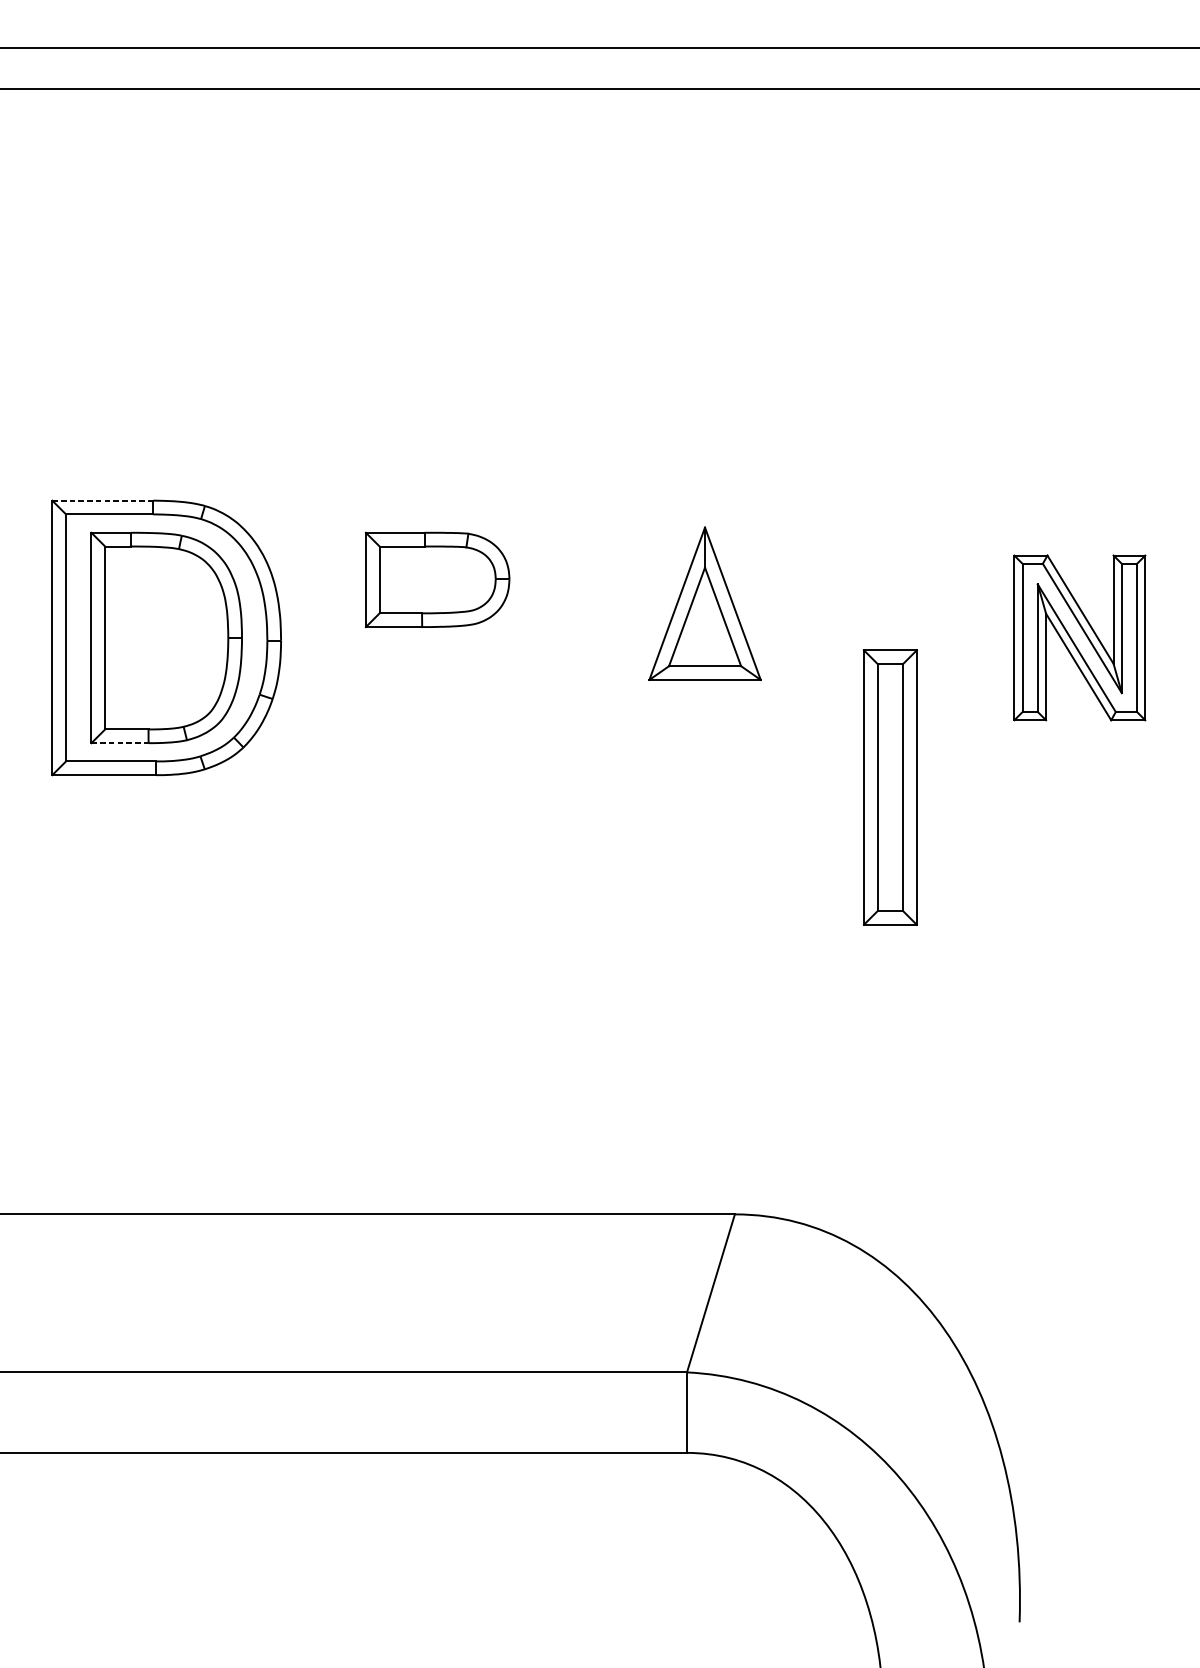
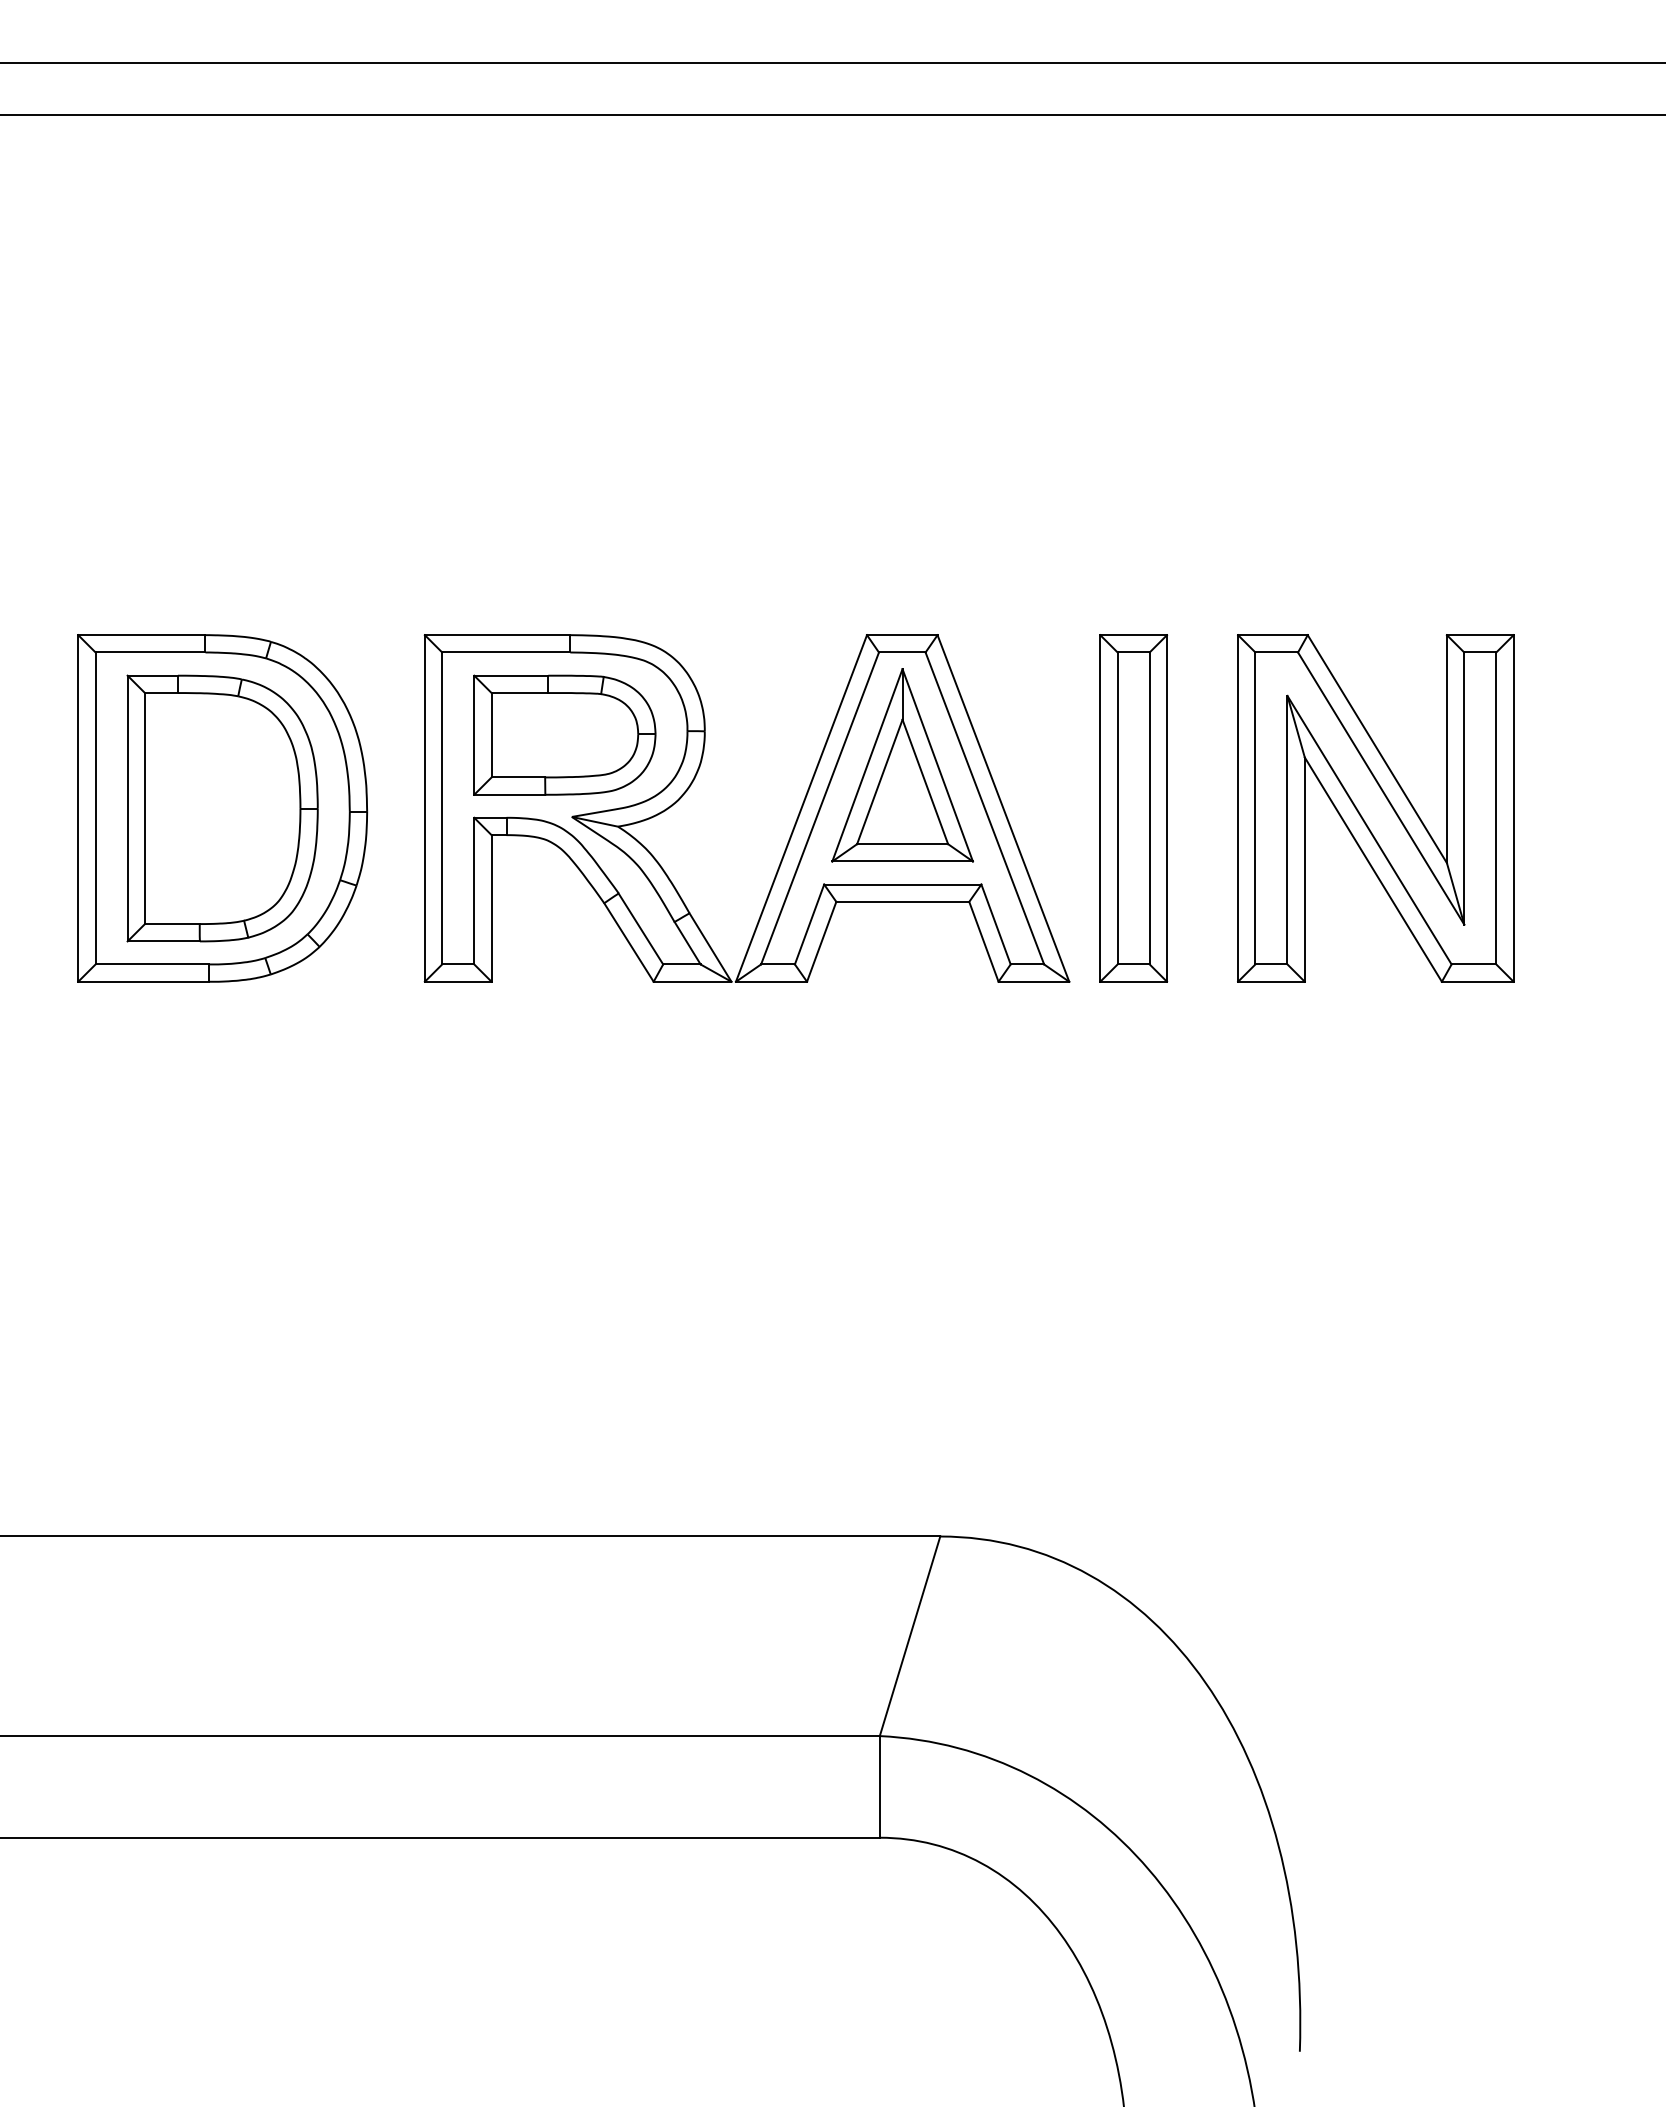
line: (102, 500) -> (141, 635), dashed -> solid
part: (1079, 637) -> (1375, 808), size x1.67
part: (619, 649) -> (794, 823), added
line: (120, 743) -> (164, 941), dashed -> solid
part: (890, 787) -> (1133, 808), moved

